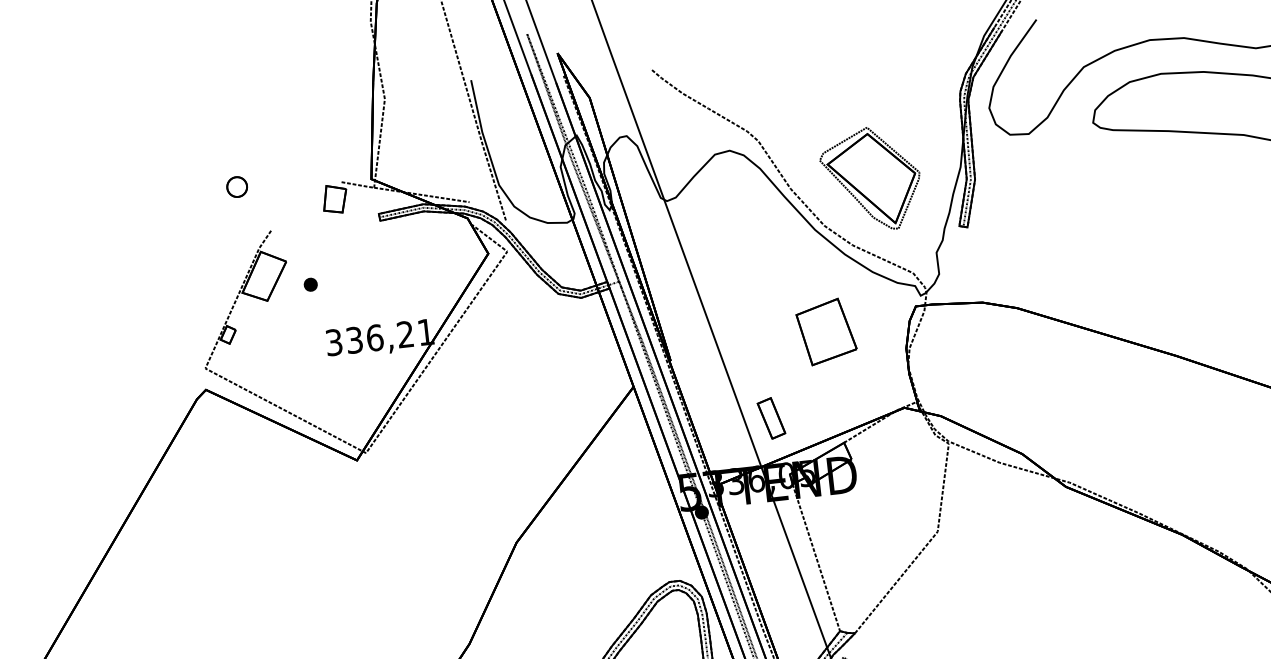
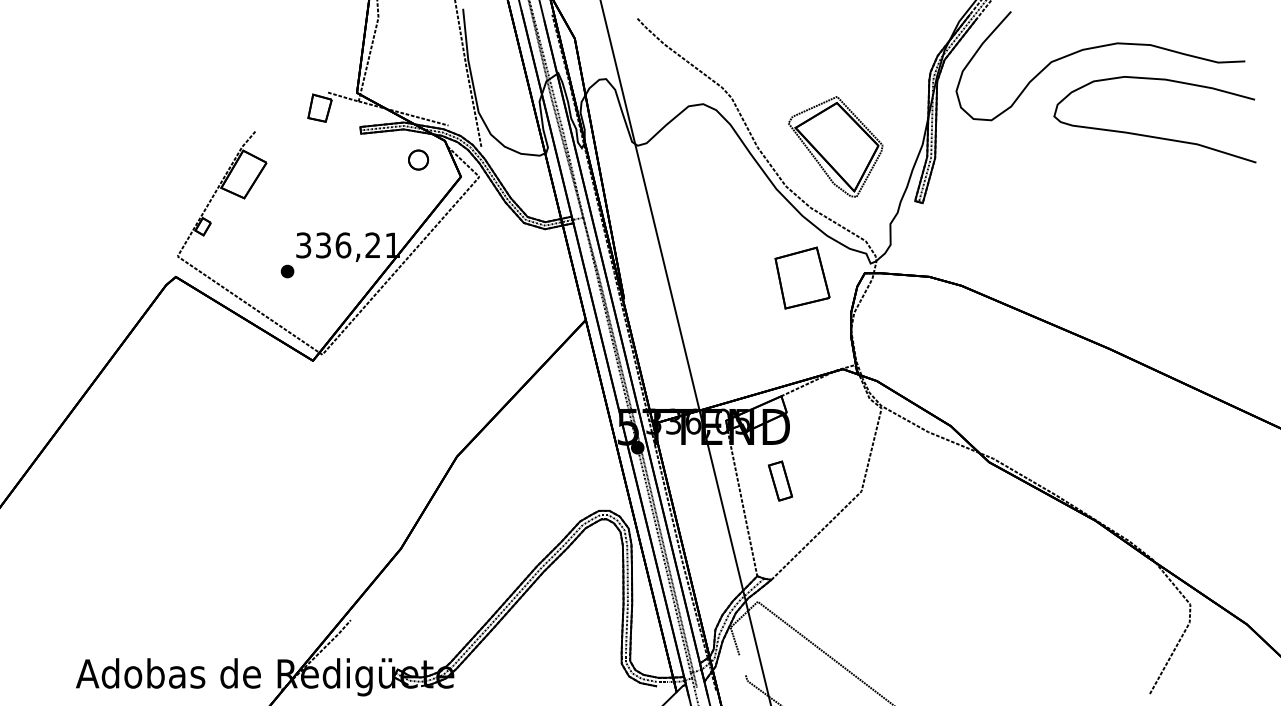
part: (237, 186) -> (418, 159), moved
part: (310, 284) -> (287, 271), moved
part: (826, 331) -> (802, 277), moved
part: (771, 417) -> (780, 480), moved

